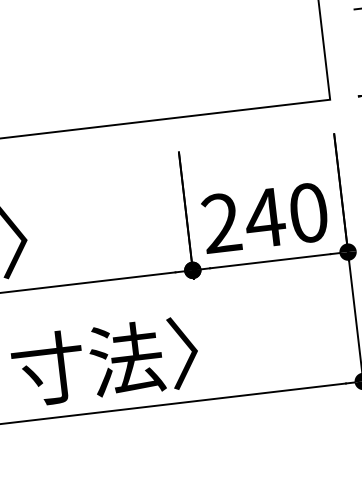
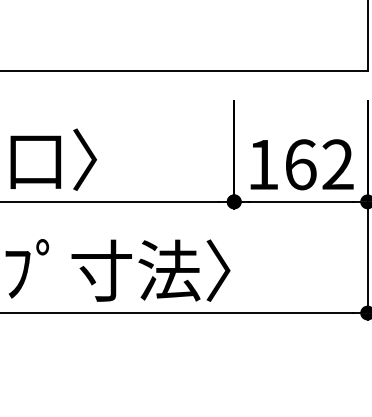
text: (264, 217) -> (300, 164), 240 -> 162

